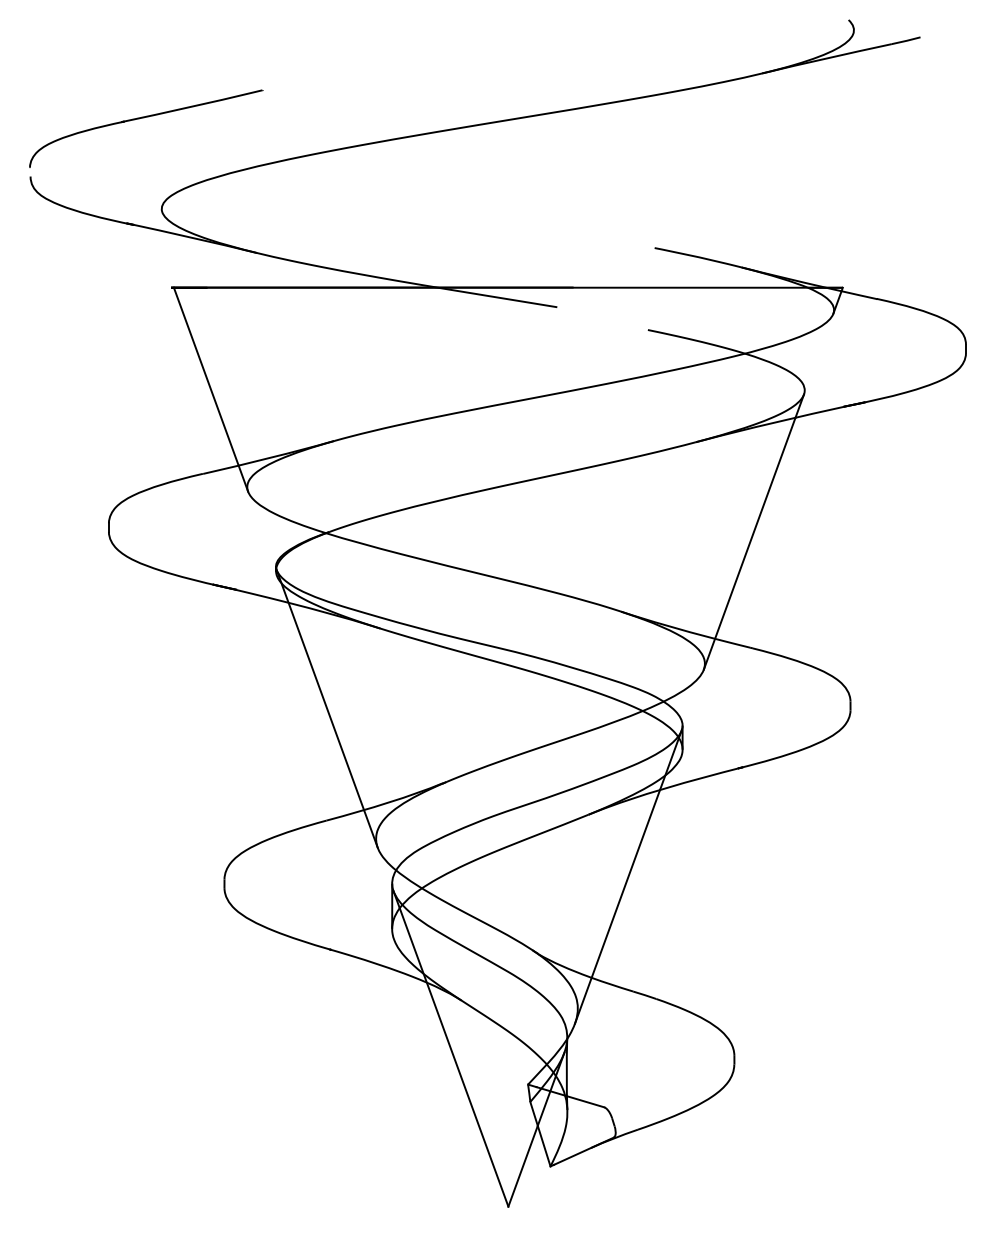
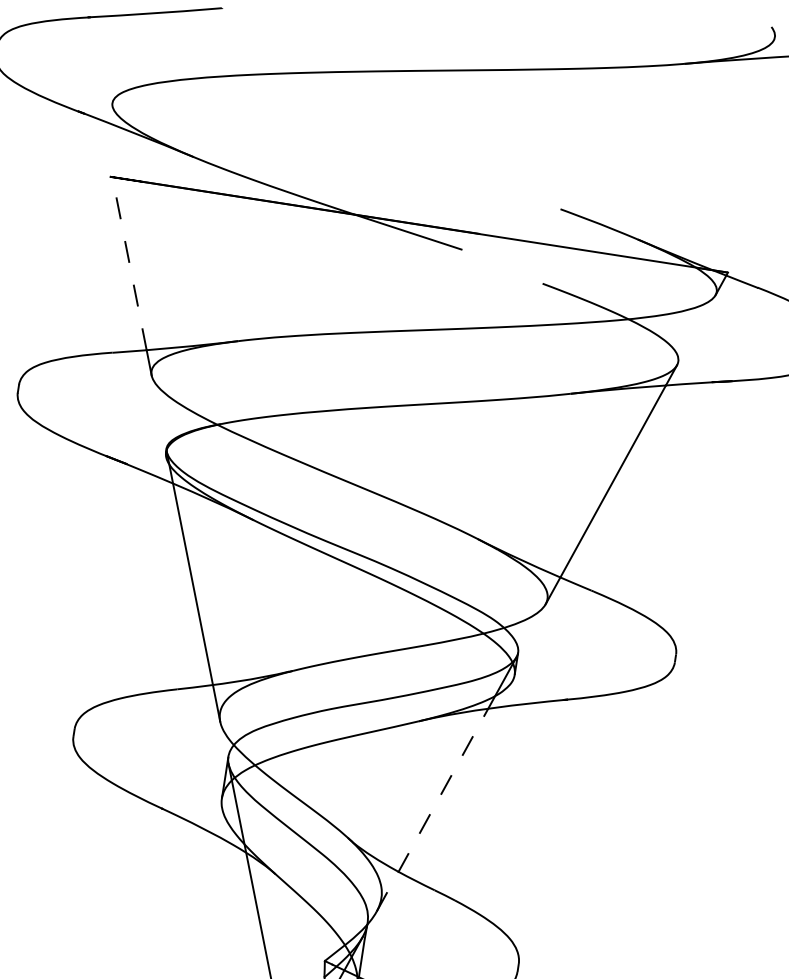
line: (206, 376) -> (129, 263), solid -> dashed
line: (617, 906) -> (432, 809), solid -> dashed

